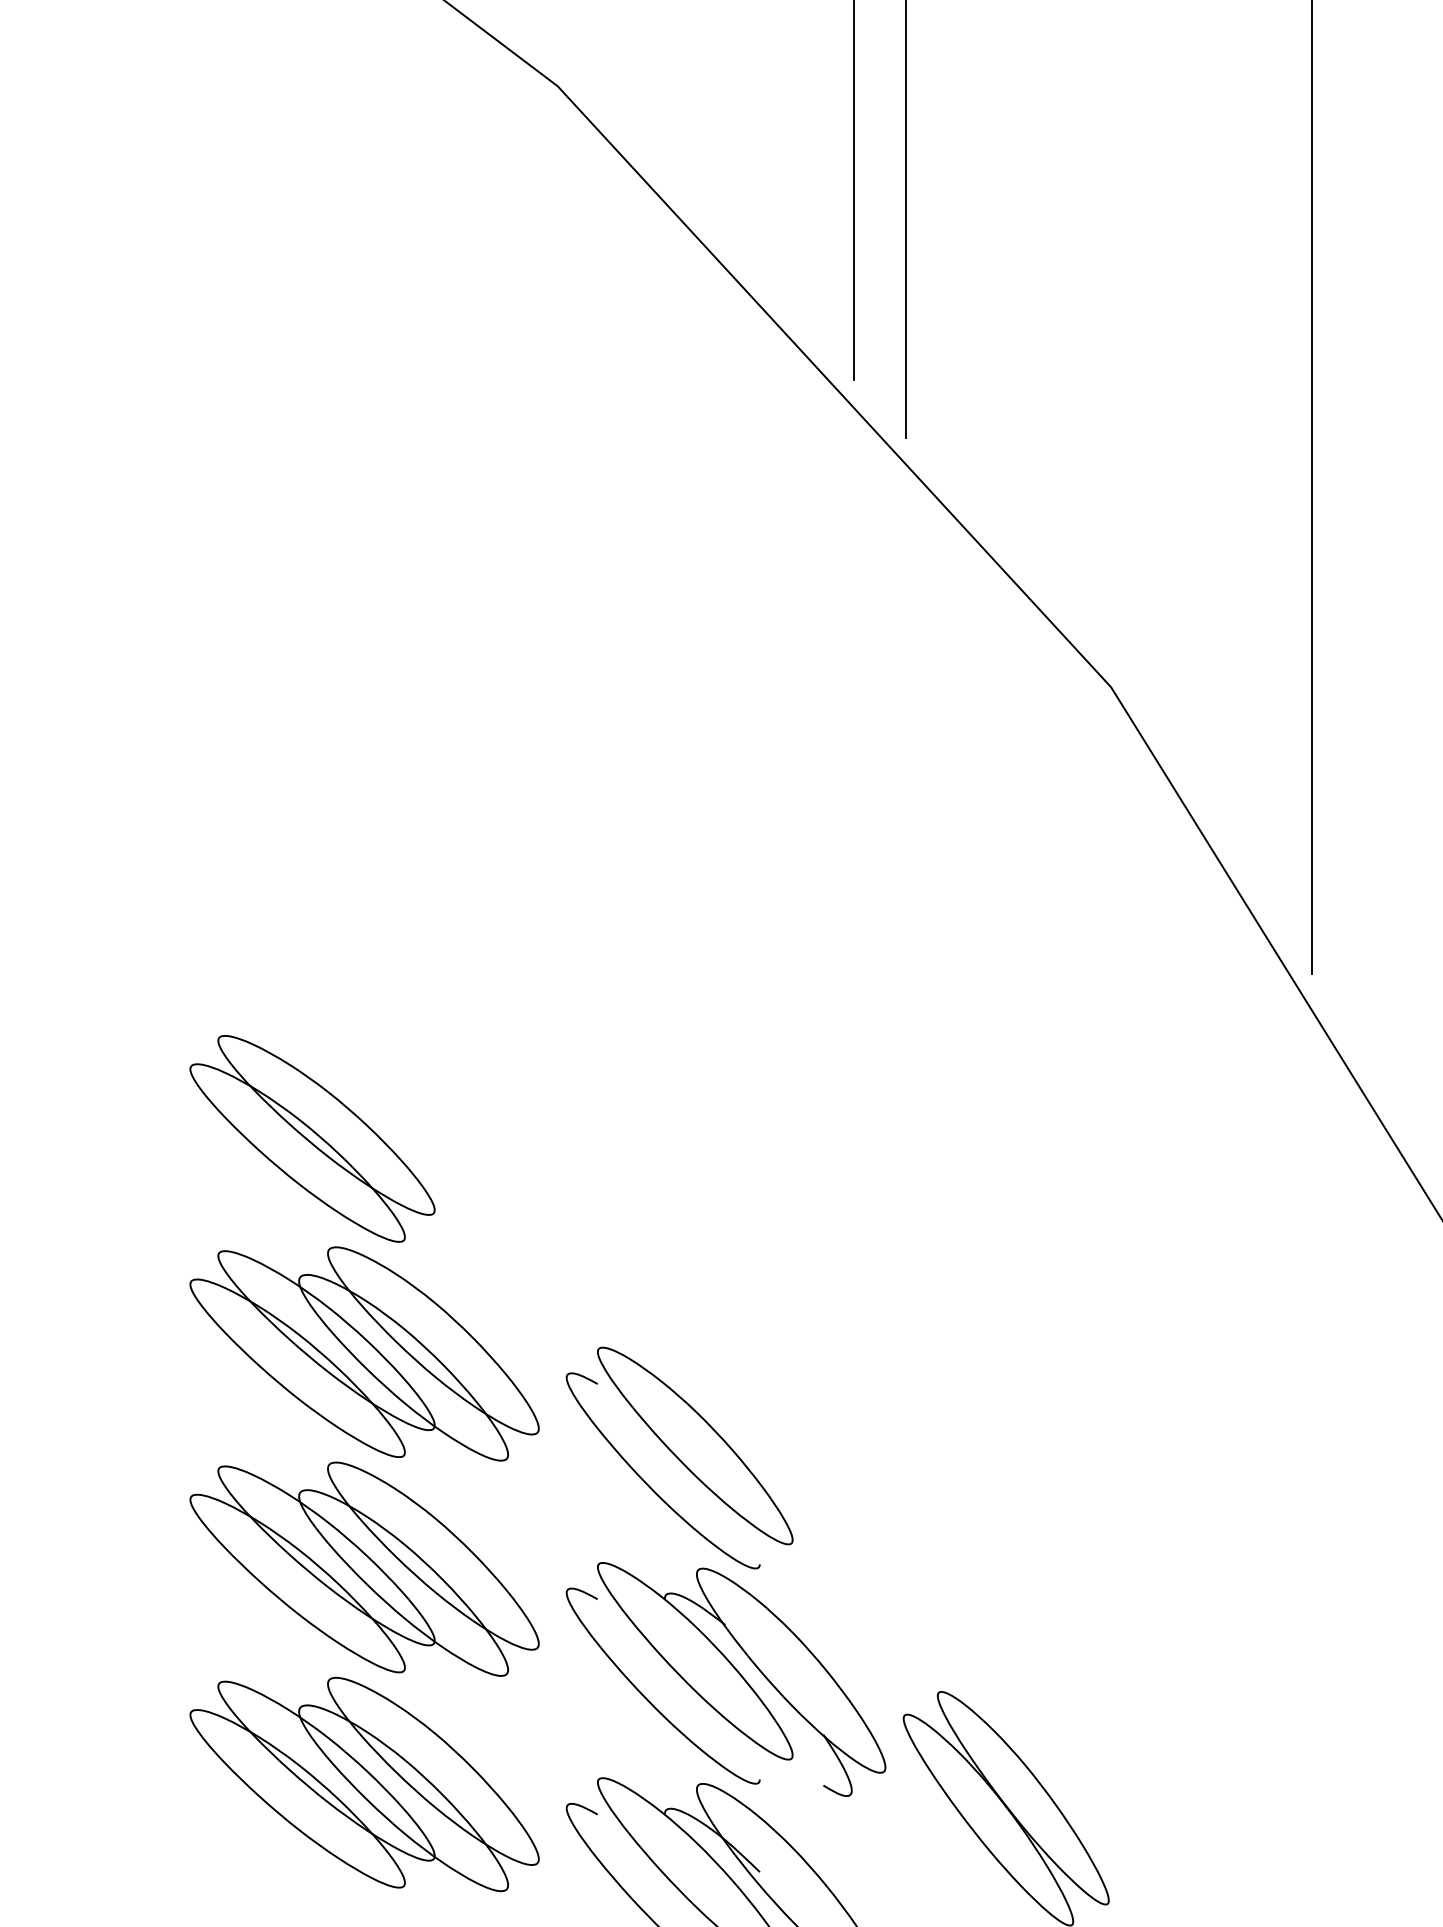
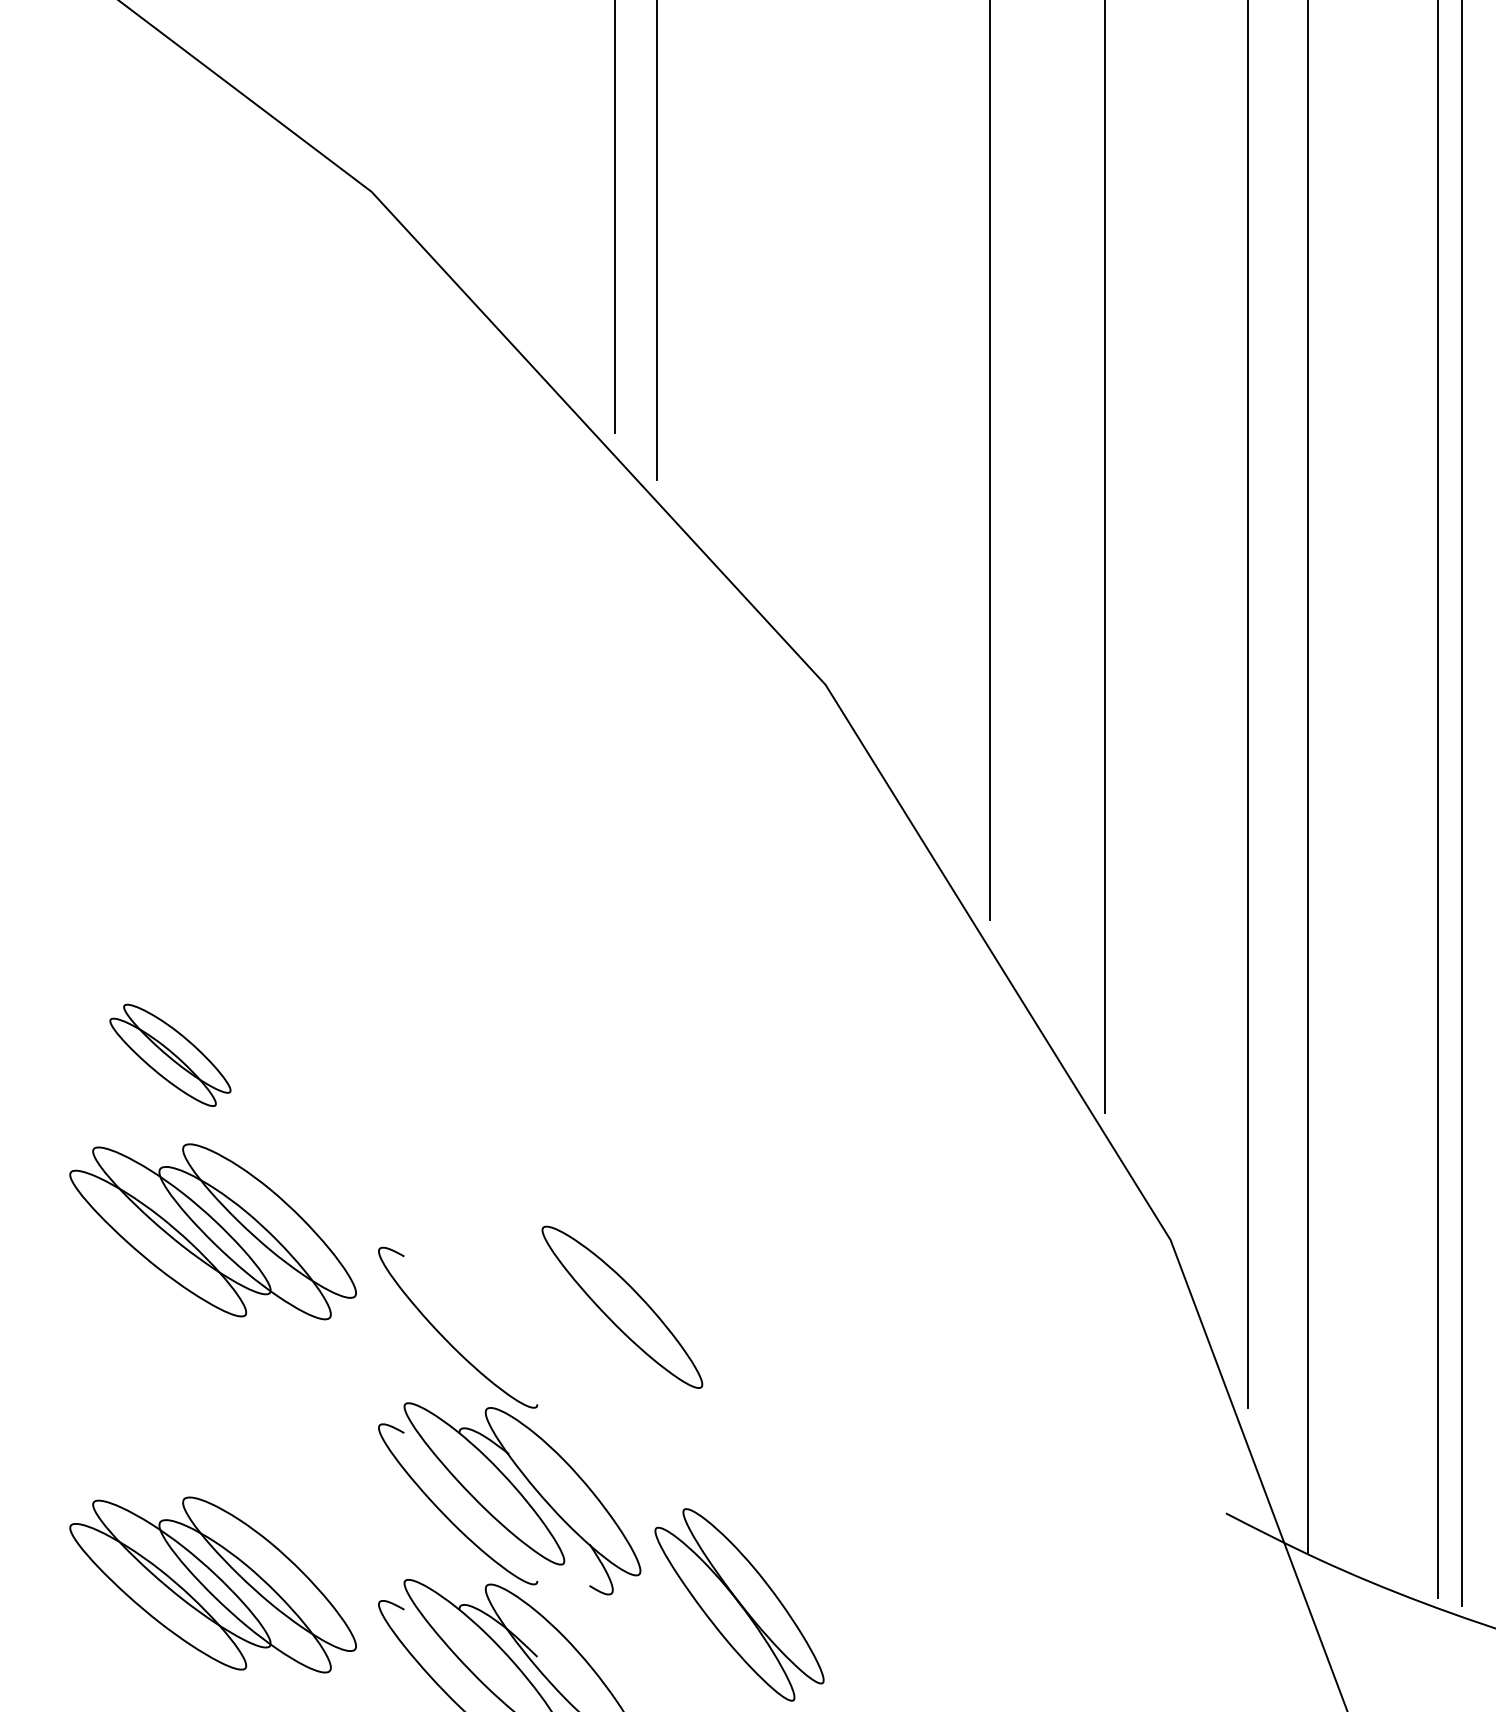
part: (312, 1139) -> (170, 1055), size x0.6
part: (695, 1445) -> (622, 1306), moved
part: (363, 1569) -> (212, 1408), removed

